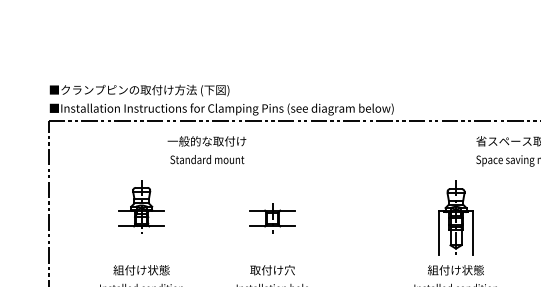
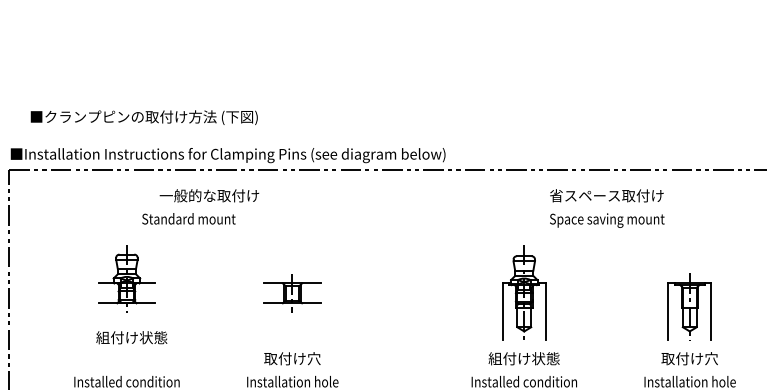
text: (138, 90) -> (143, 117), moved
text: (207, 159) -> (188, 218), moved
text: (141, 270) -> (131, 337), moved

